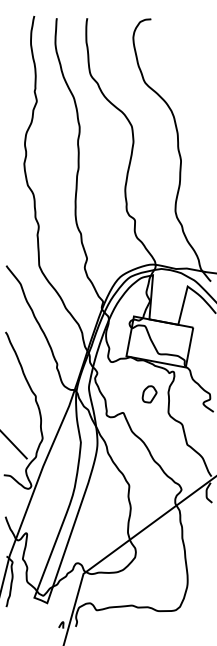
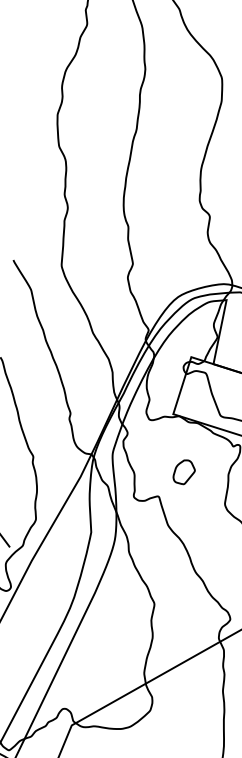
part: (149, 394) -> (184, 472), moved

